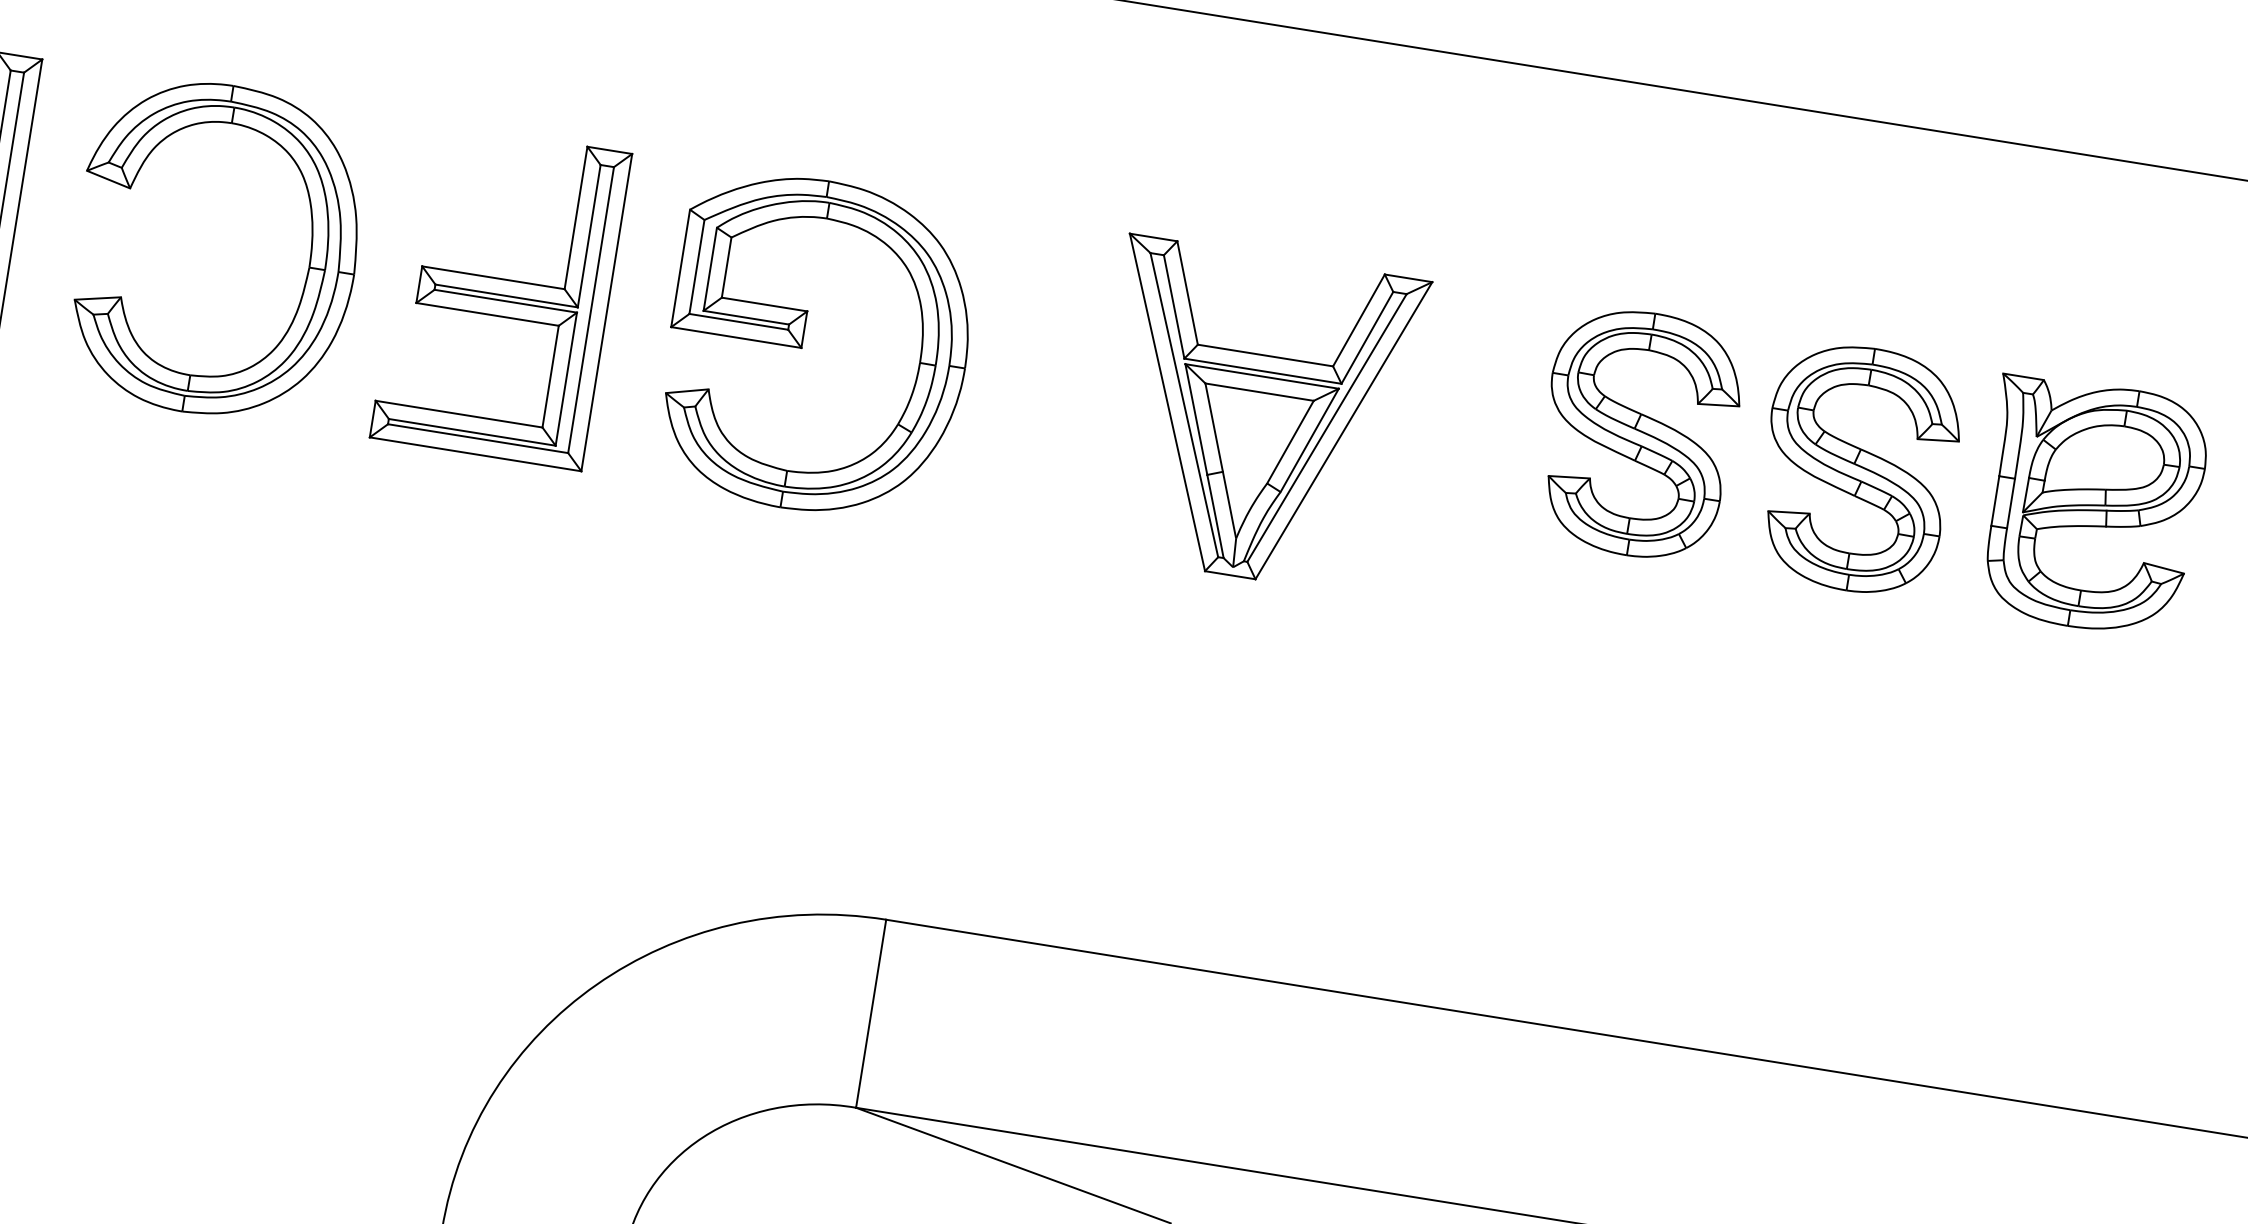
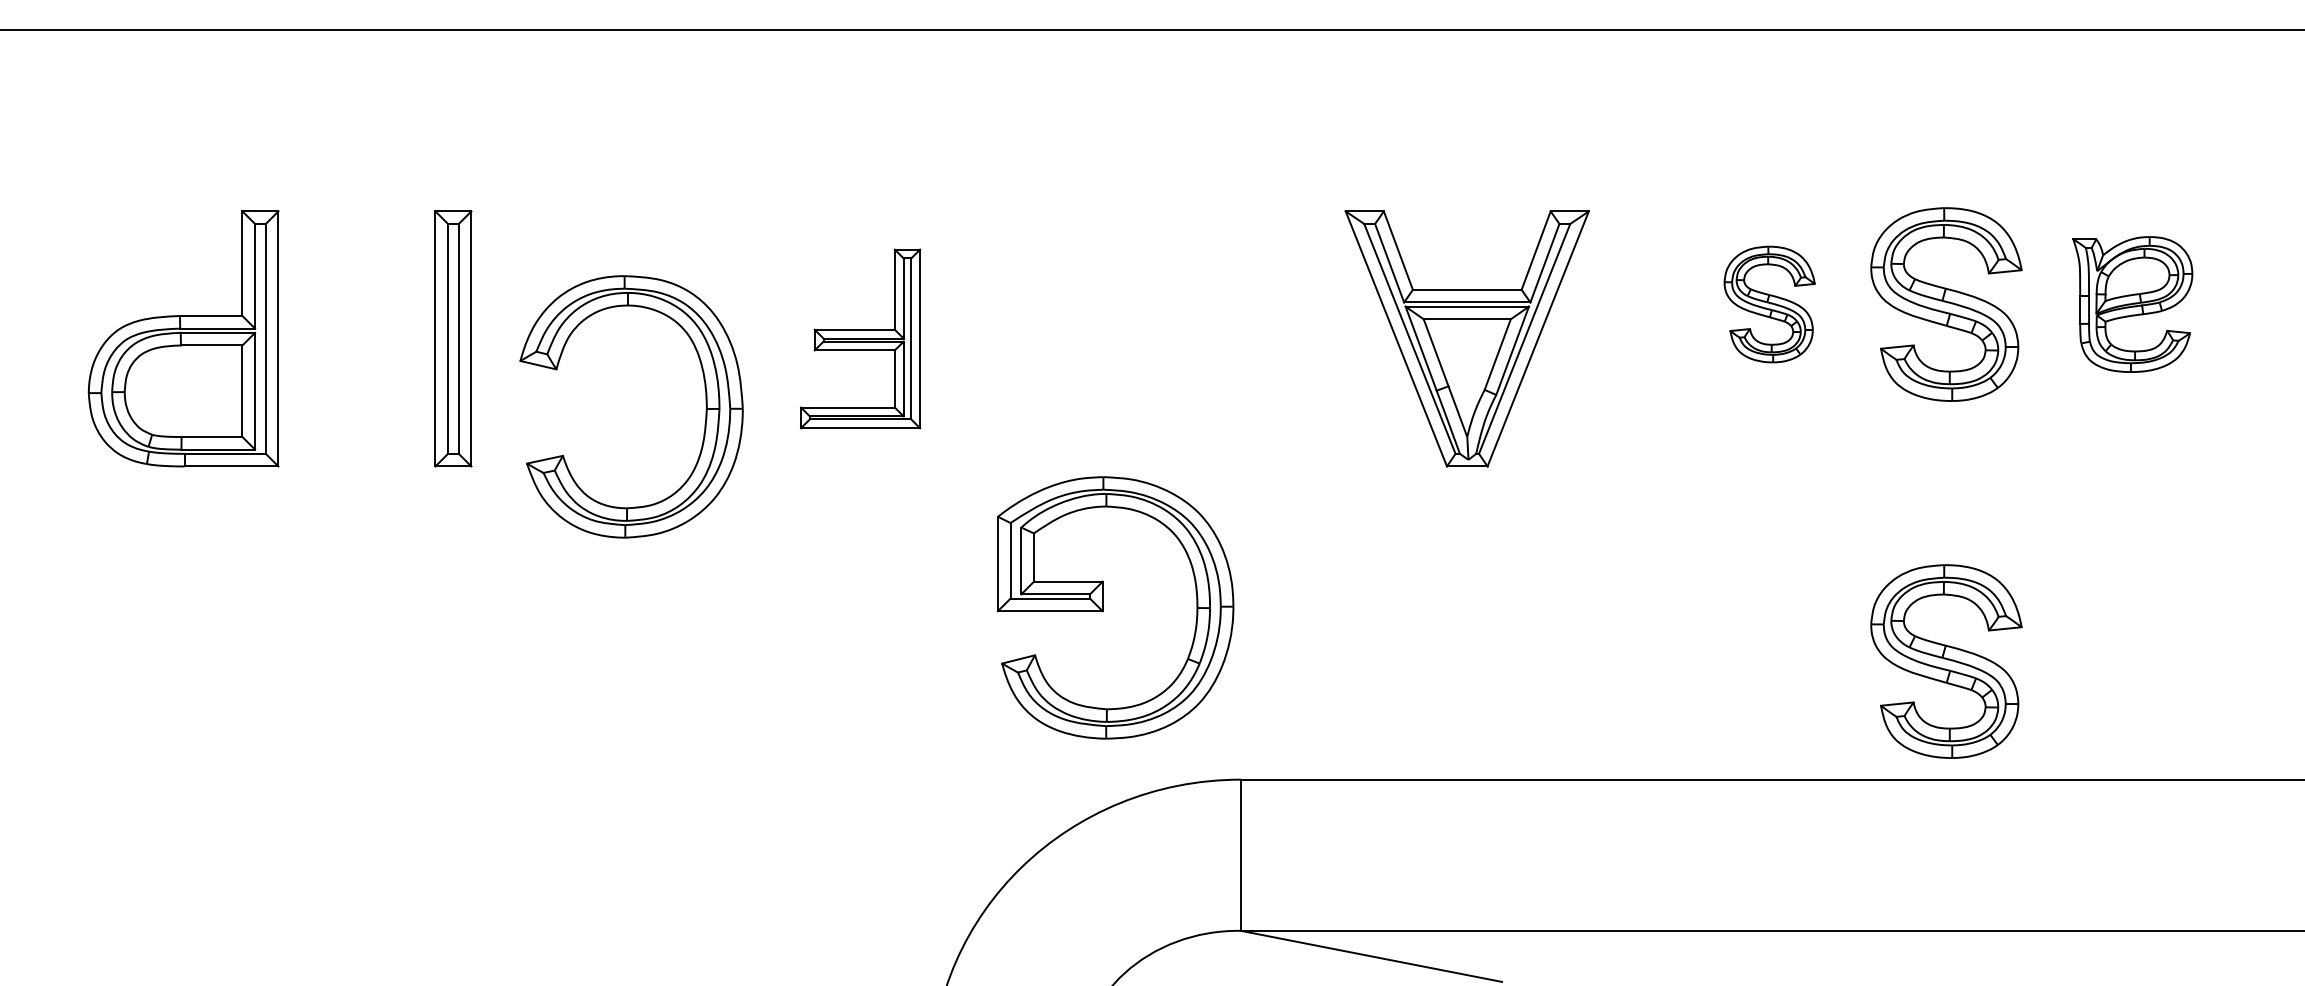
part: (308, 261) -> (705, 404), moved
part: (500, 295) -> (860, 338), size x0.7
part: (803, 343) -> (1103, 607), moved
part: (1638, 433) -> (1769, 304), size x0.6
part: (2090, 506) -> (2132, 304), size x0.7
part: (1787, 913) -> (1946, 661), added

